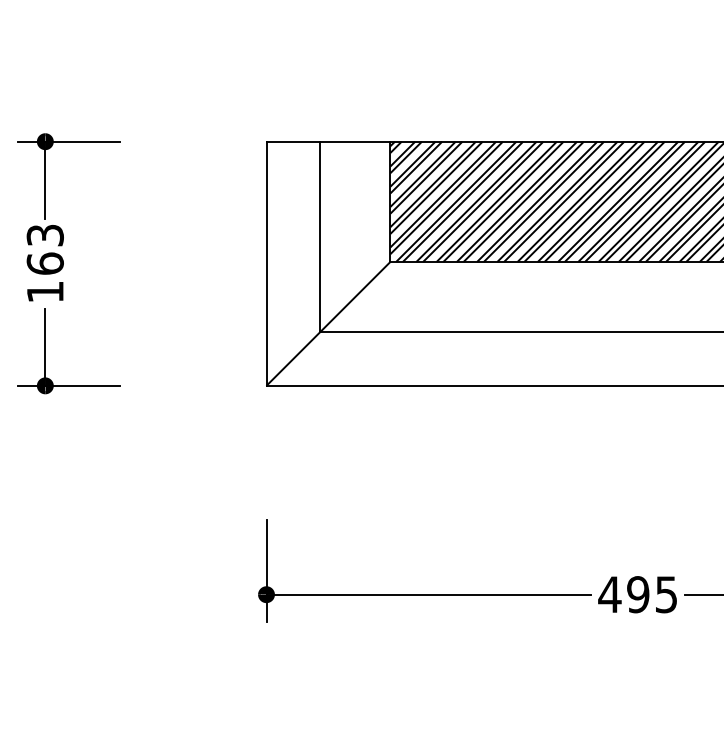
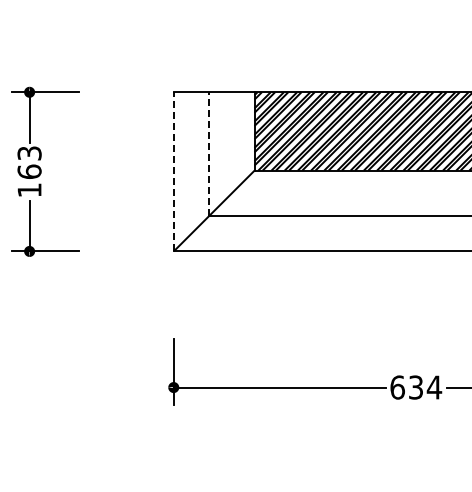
line: (319, 235) -> (208, 153), solid -> dashed
line: (266, 263) -> (173, 171), solid -> dashed
text: (637, 594) -> (415, 387), 495 -> 634

